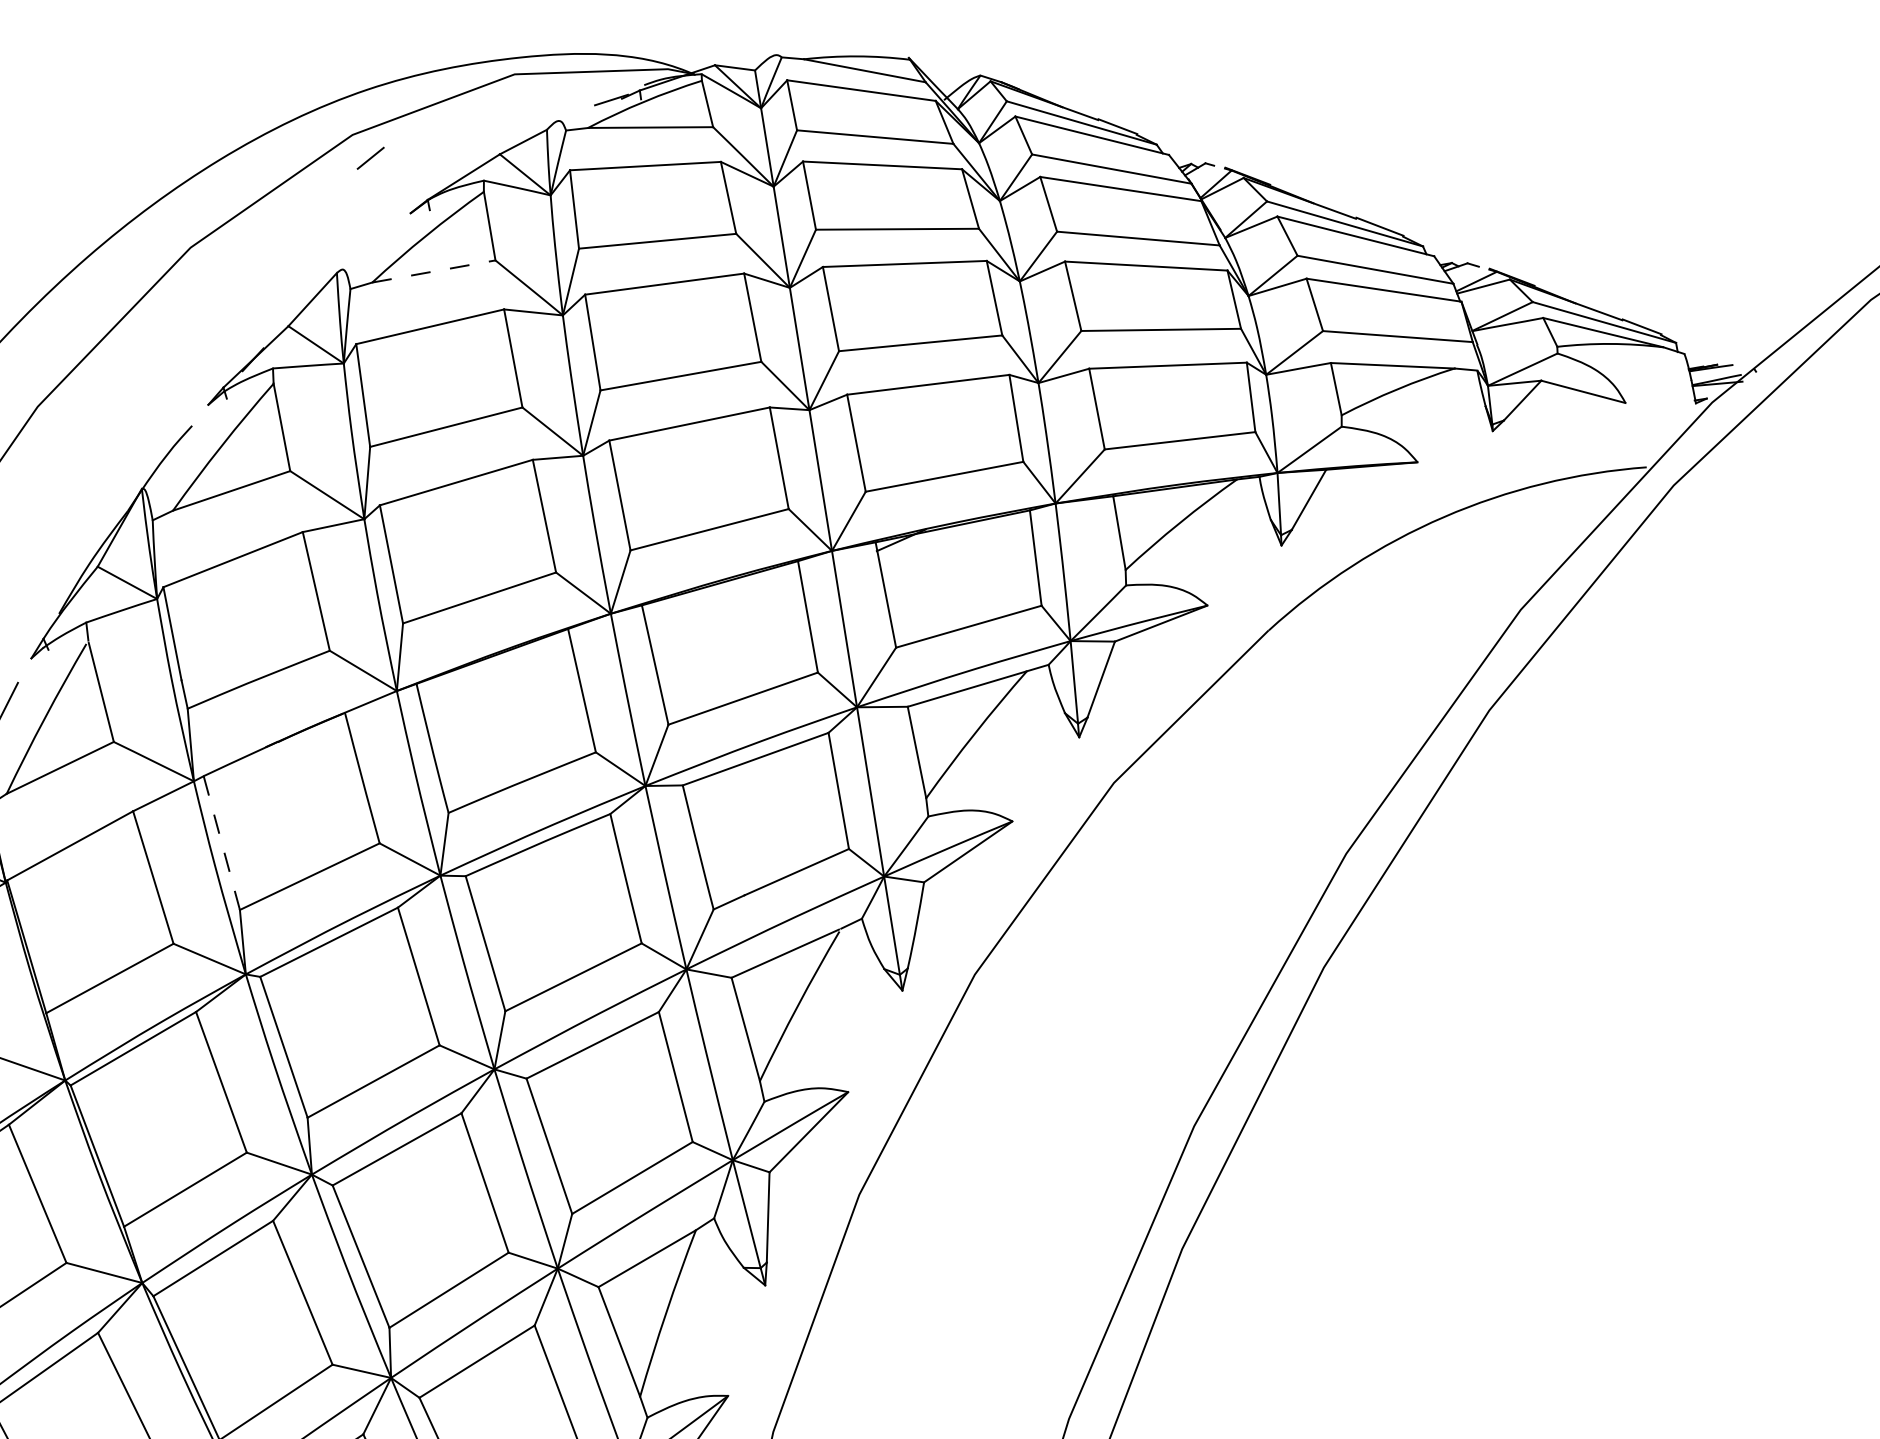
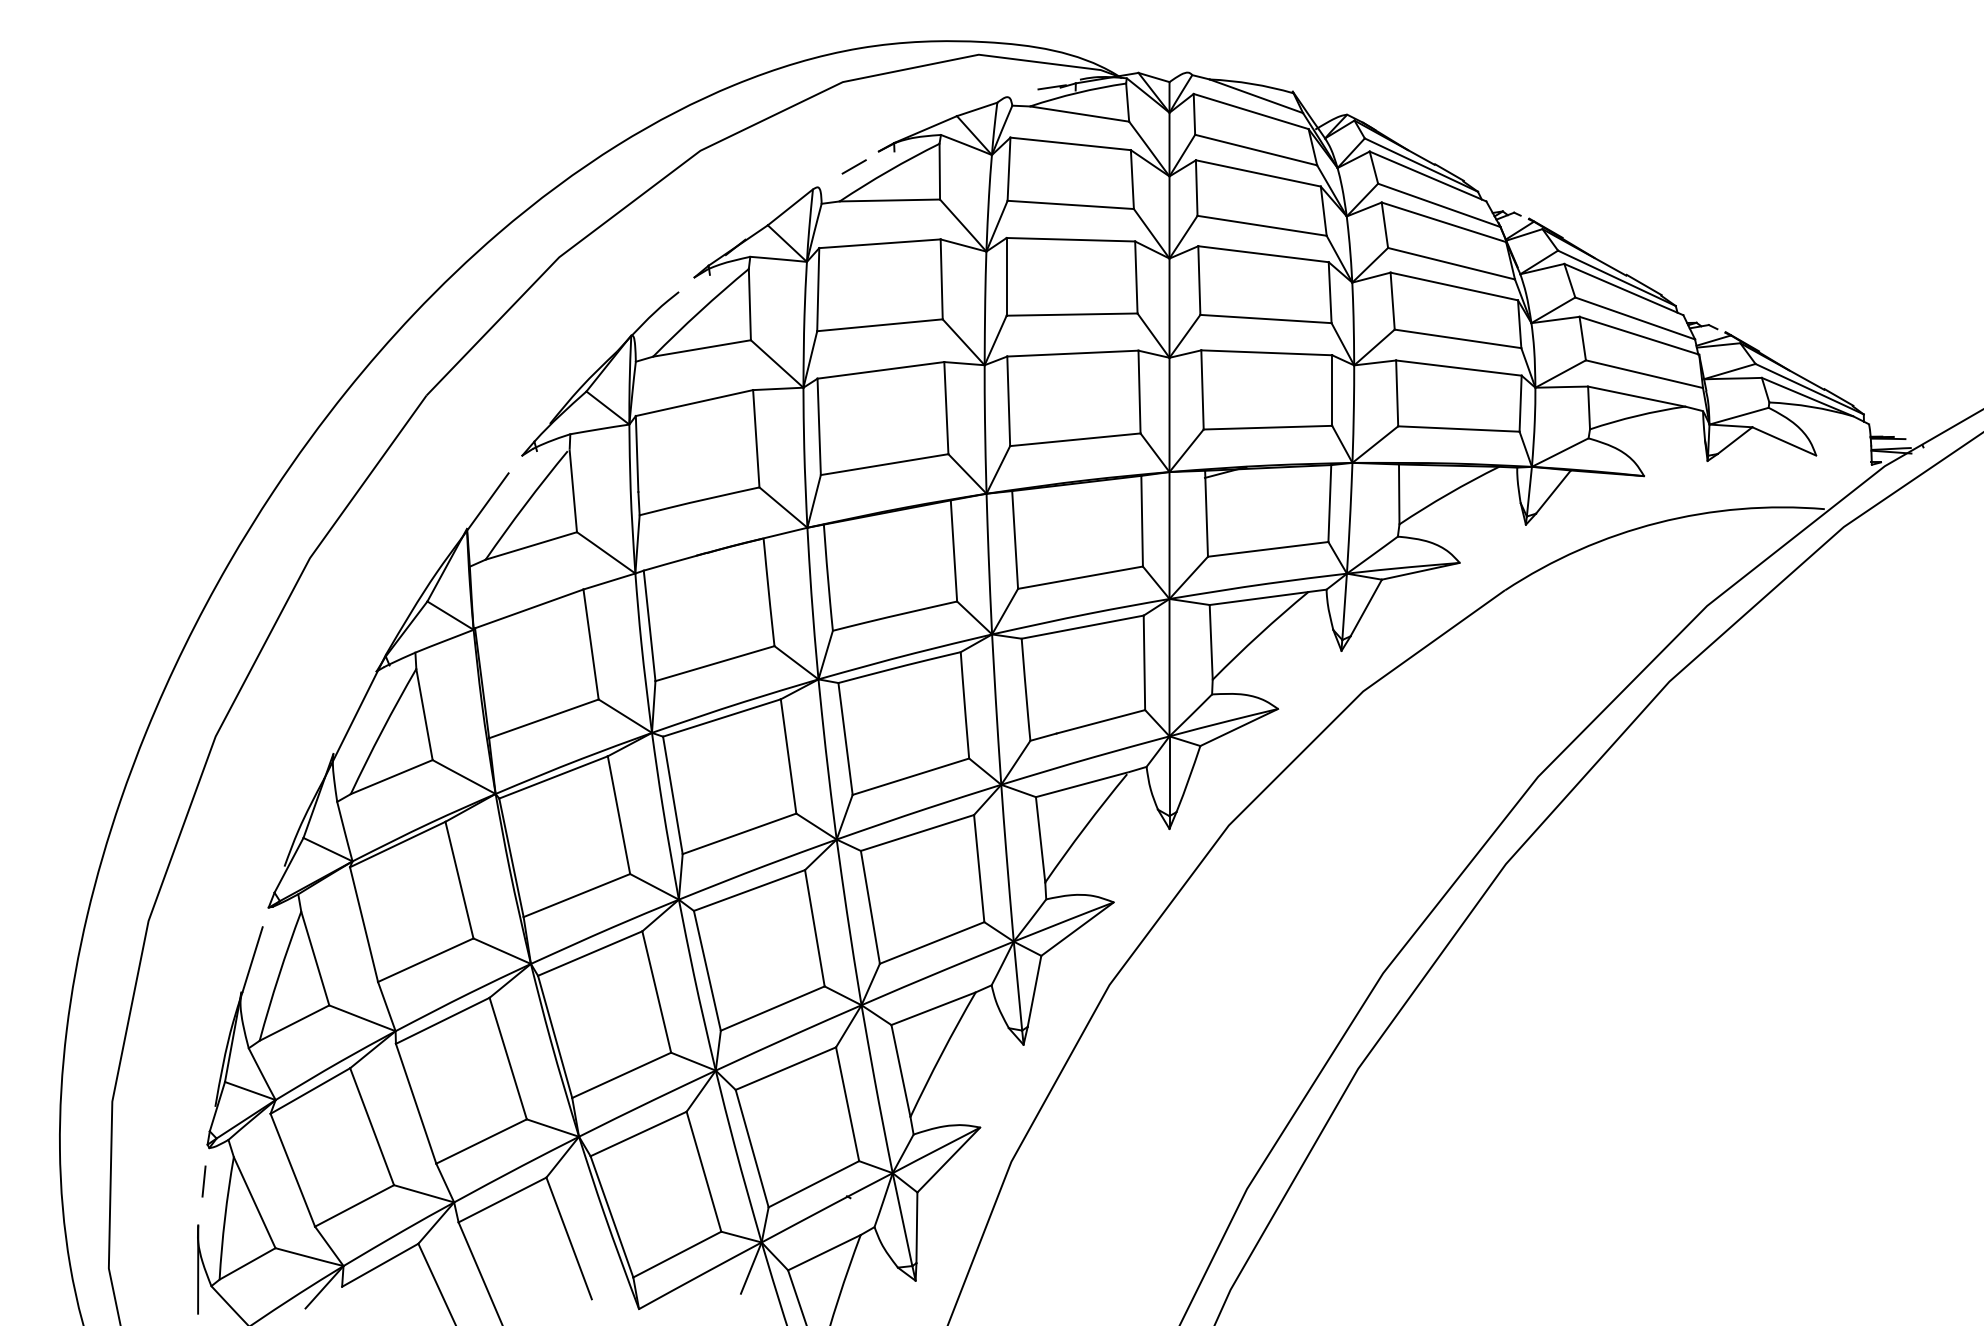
line: (369, 157) -> (853, 166), moved
line: (434, 271) -> (890, 200), dashed -> solid
line: (221, 842) -> (649, 625), dashed -> solid

